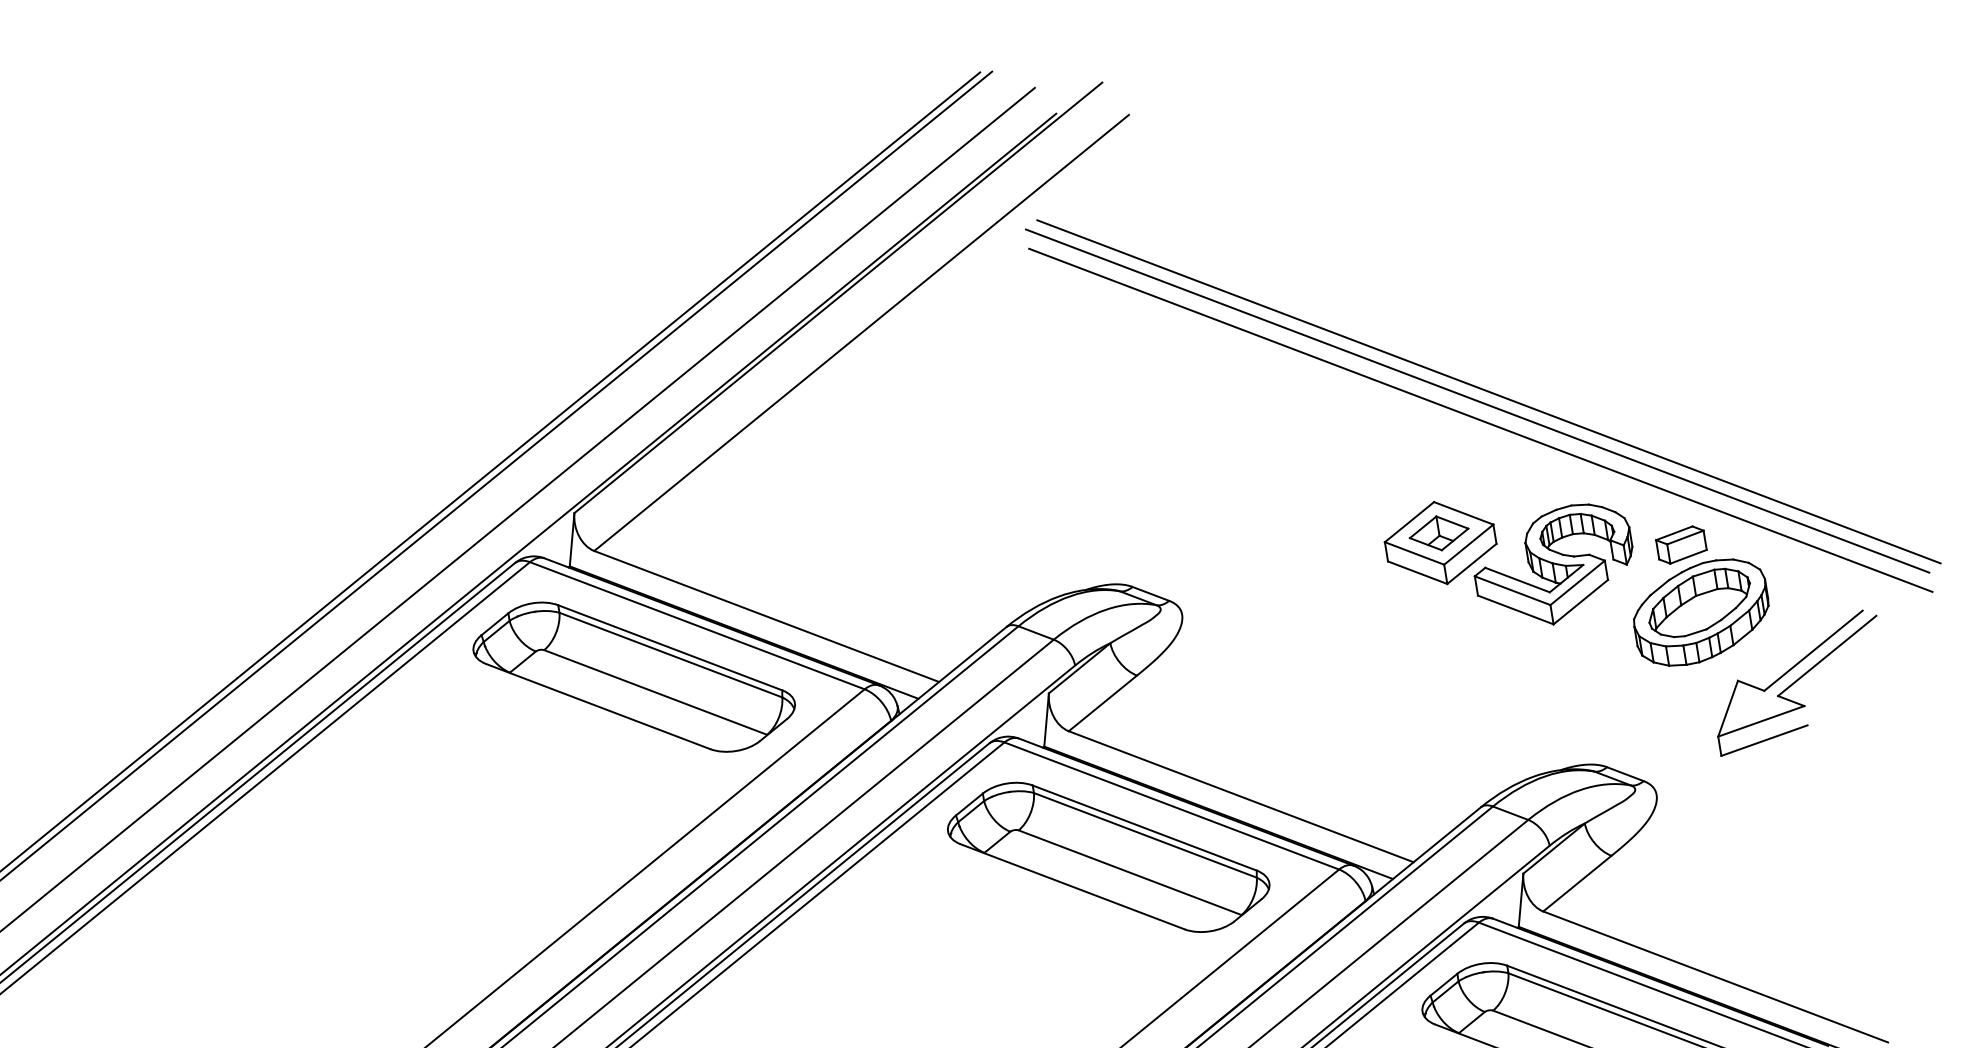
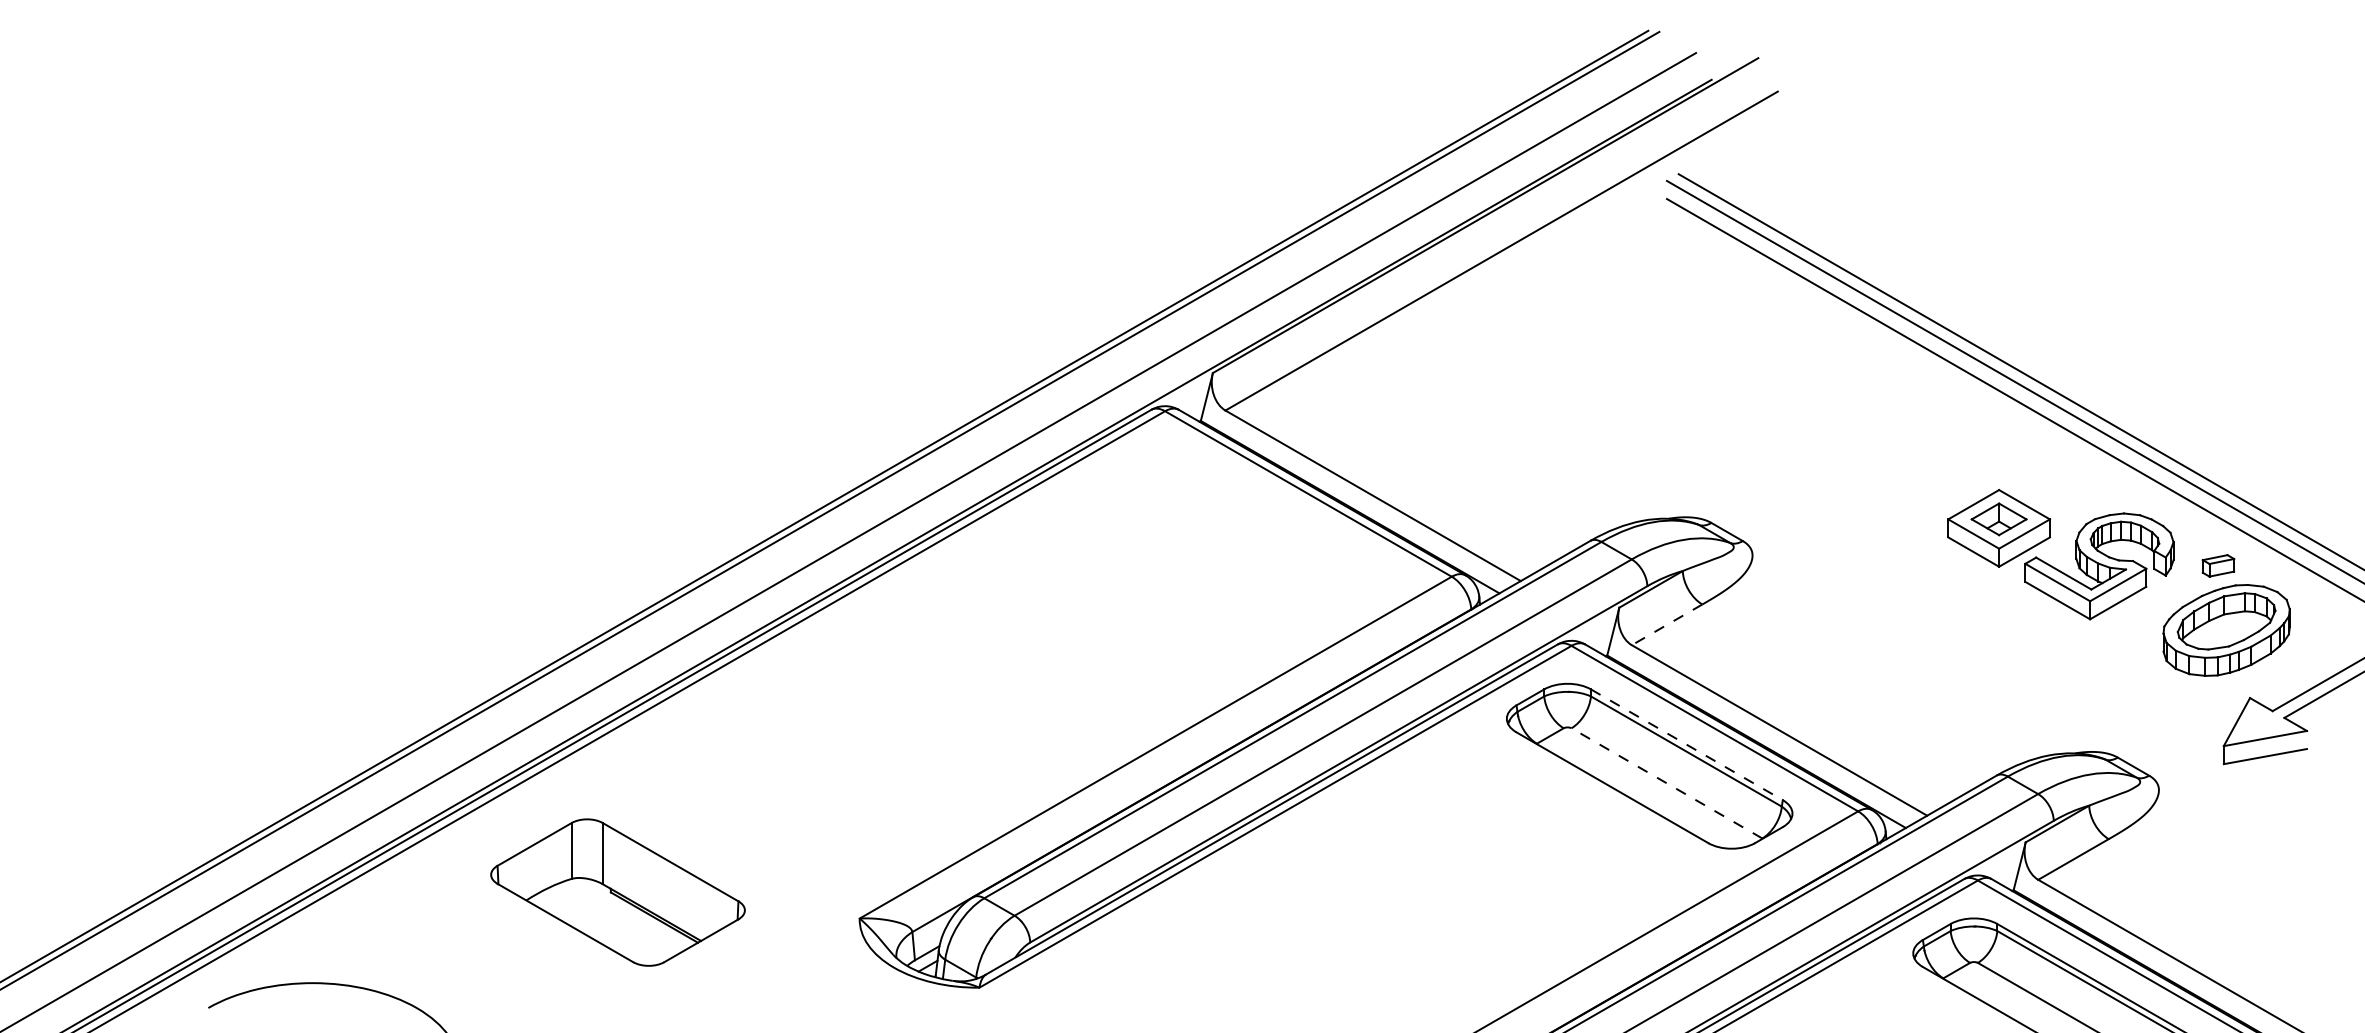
part: (1681, 544) -> (2218, 565), size x0.7
part: (633, 677) -> (1242, 531), removed
line: (1103, 702) -> (1667, 624), solid -> dashed
line: (1144, 827) -> (1686, 744), solid -> dashed
line: (1129, 872) -> (1666, 783), solid -> dashed

